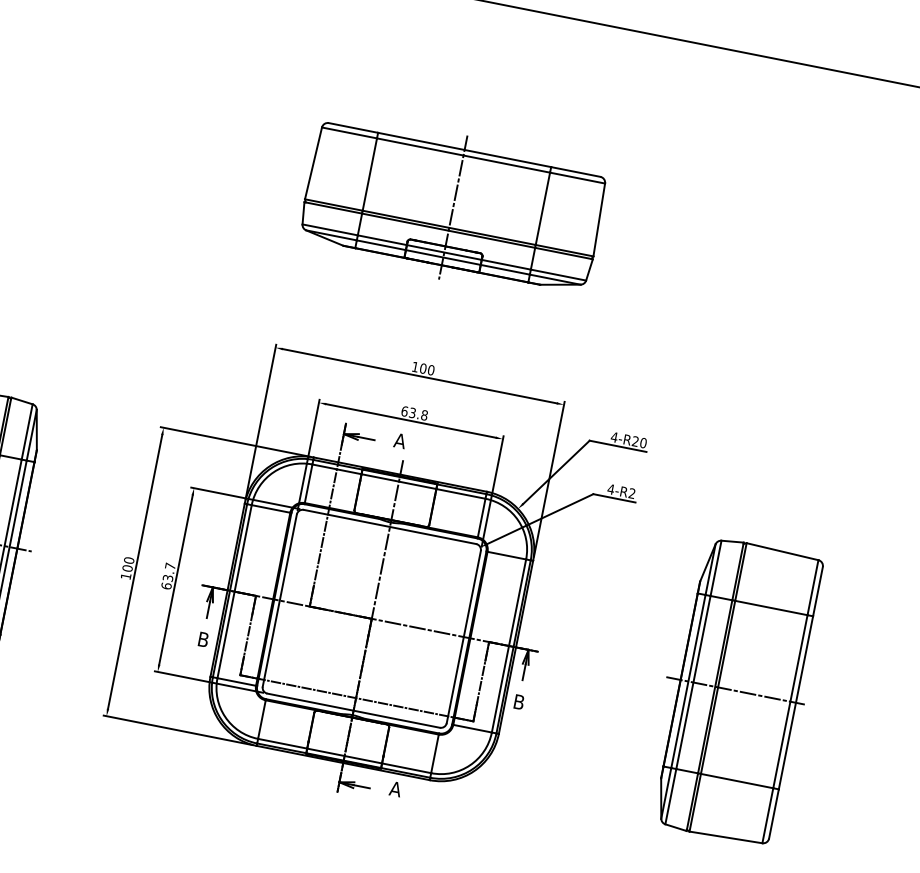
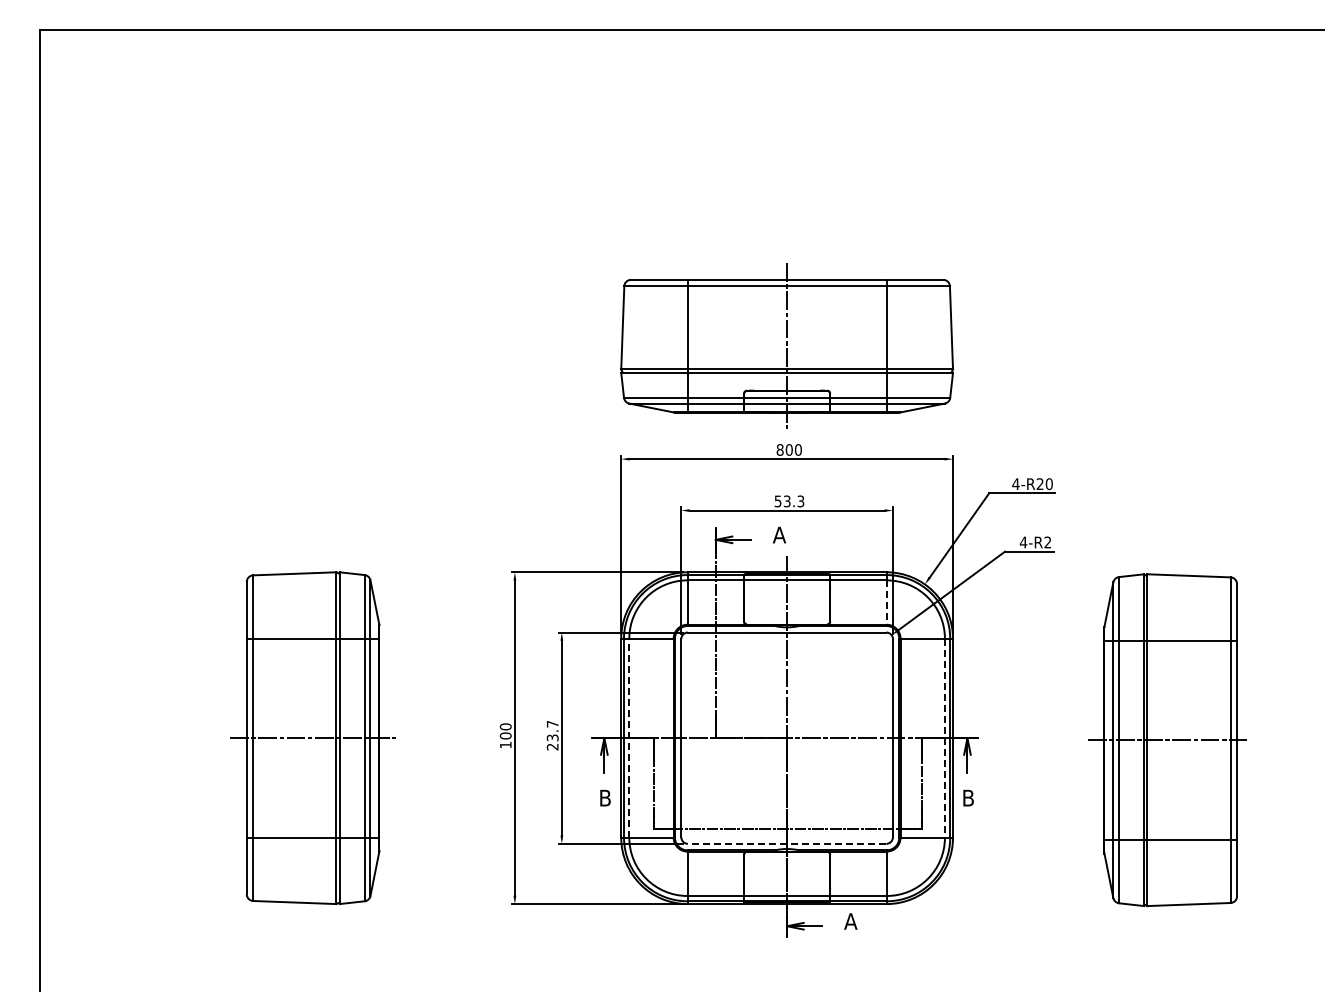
part: (452, 206) -> (786, 345), moved
text: (414, 366) -> (779, 449), 100 -> 800
text: (414, 413) -> (789, 501), 63.8 -> 53.3
line: (481, 518) -> (886, 603), solid -> dashed
text: (166, 585) -> (552, 746), 63.7 -> 23.7
line: (234, 591) -> (629, 738), solid -> dashed
line: (508, 646) -> (944, 738), solid -> dashed
part: (735, 691) -> (1167, 740), moved
line: (353, 710) -> (786, 843), solid -> dashed

